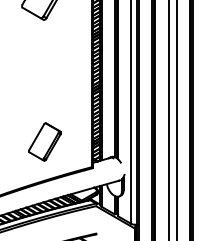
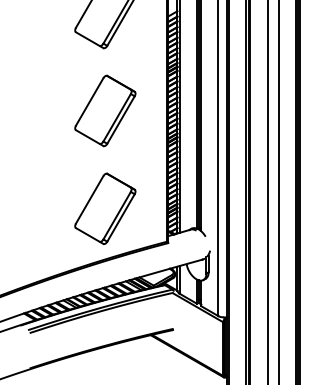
part: (45, 67) -> (105, 110), added
part: (45, 141) -> (105, 208), size x1.43

